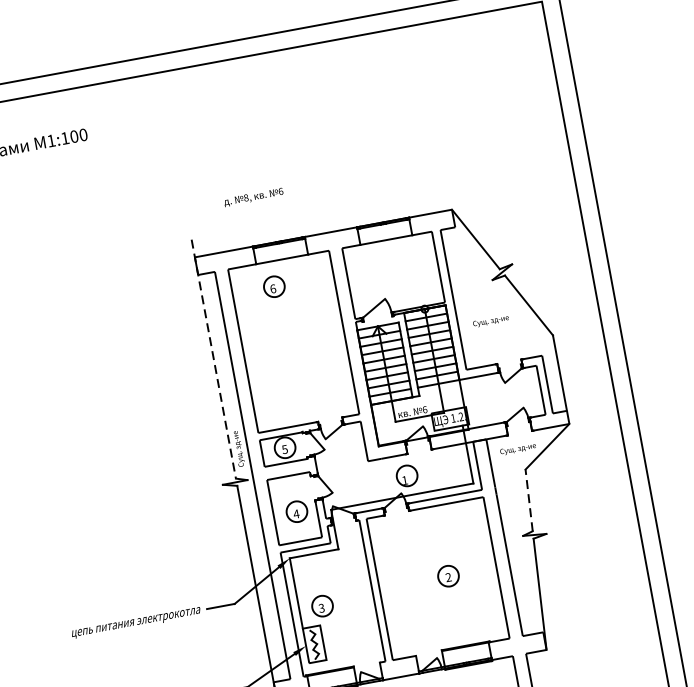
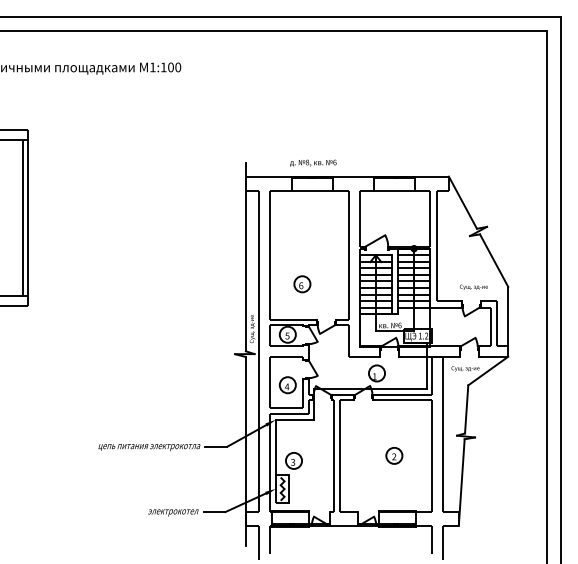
text: (253, 196) -> (313, 162), moved
part: (274, 286) -> (302, 284), moved
text: (490, 320) -> (473, 286), moved
line: (213, 359) -> (245, 257), dashed -> solid
line: (528, 499) -> (466, 408), dashed -> solid

